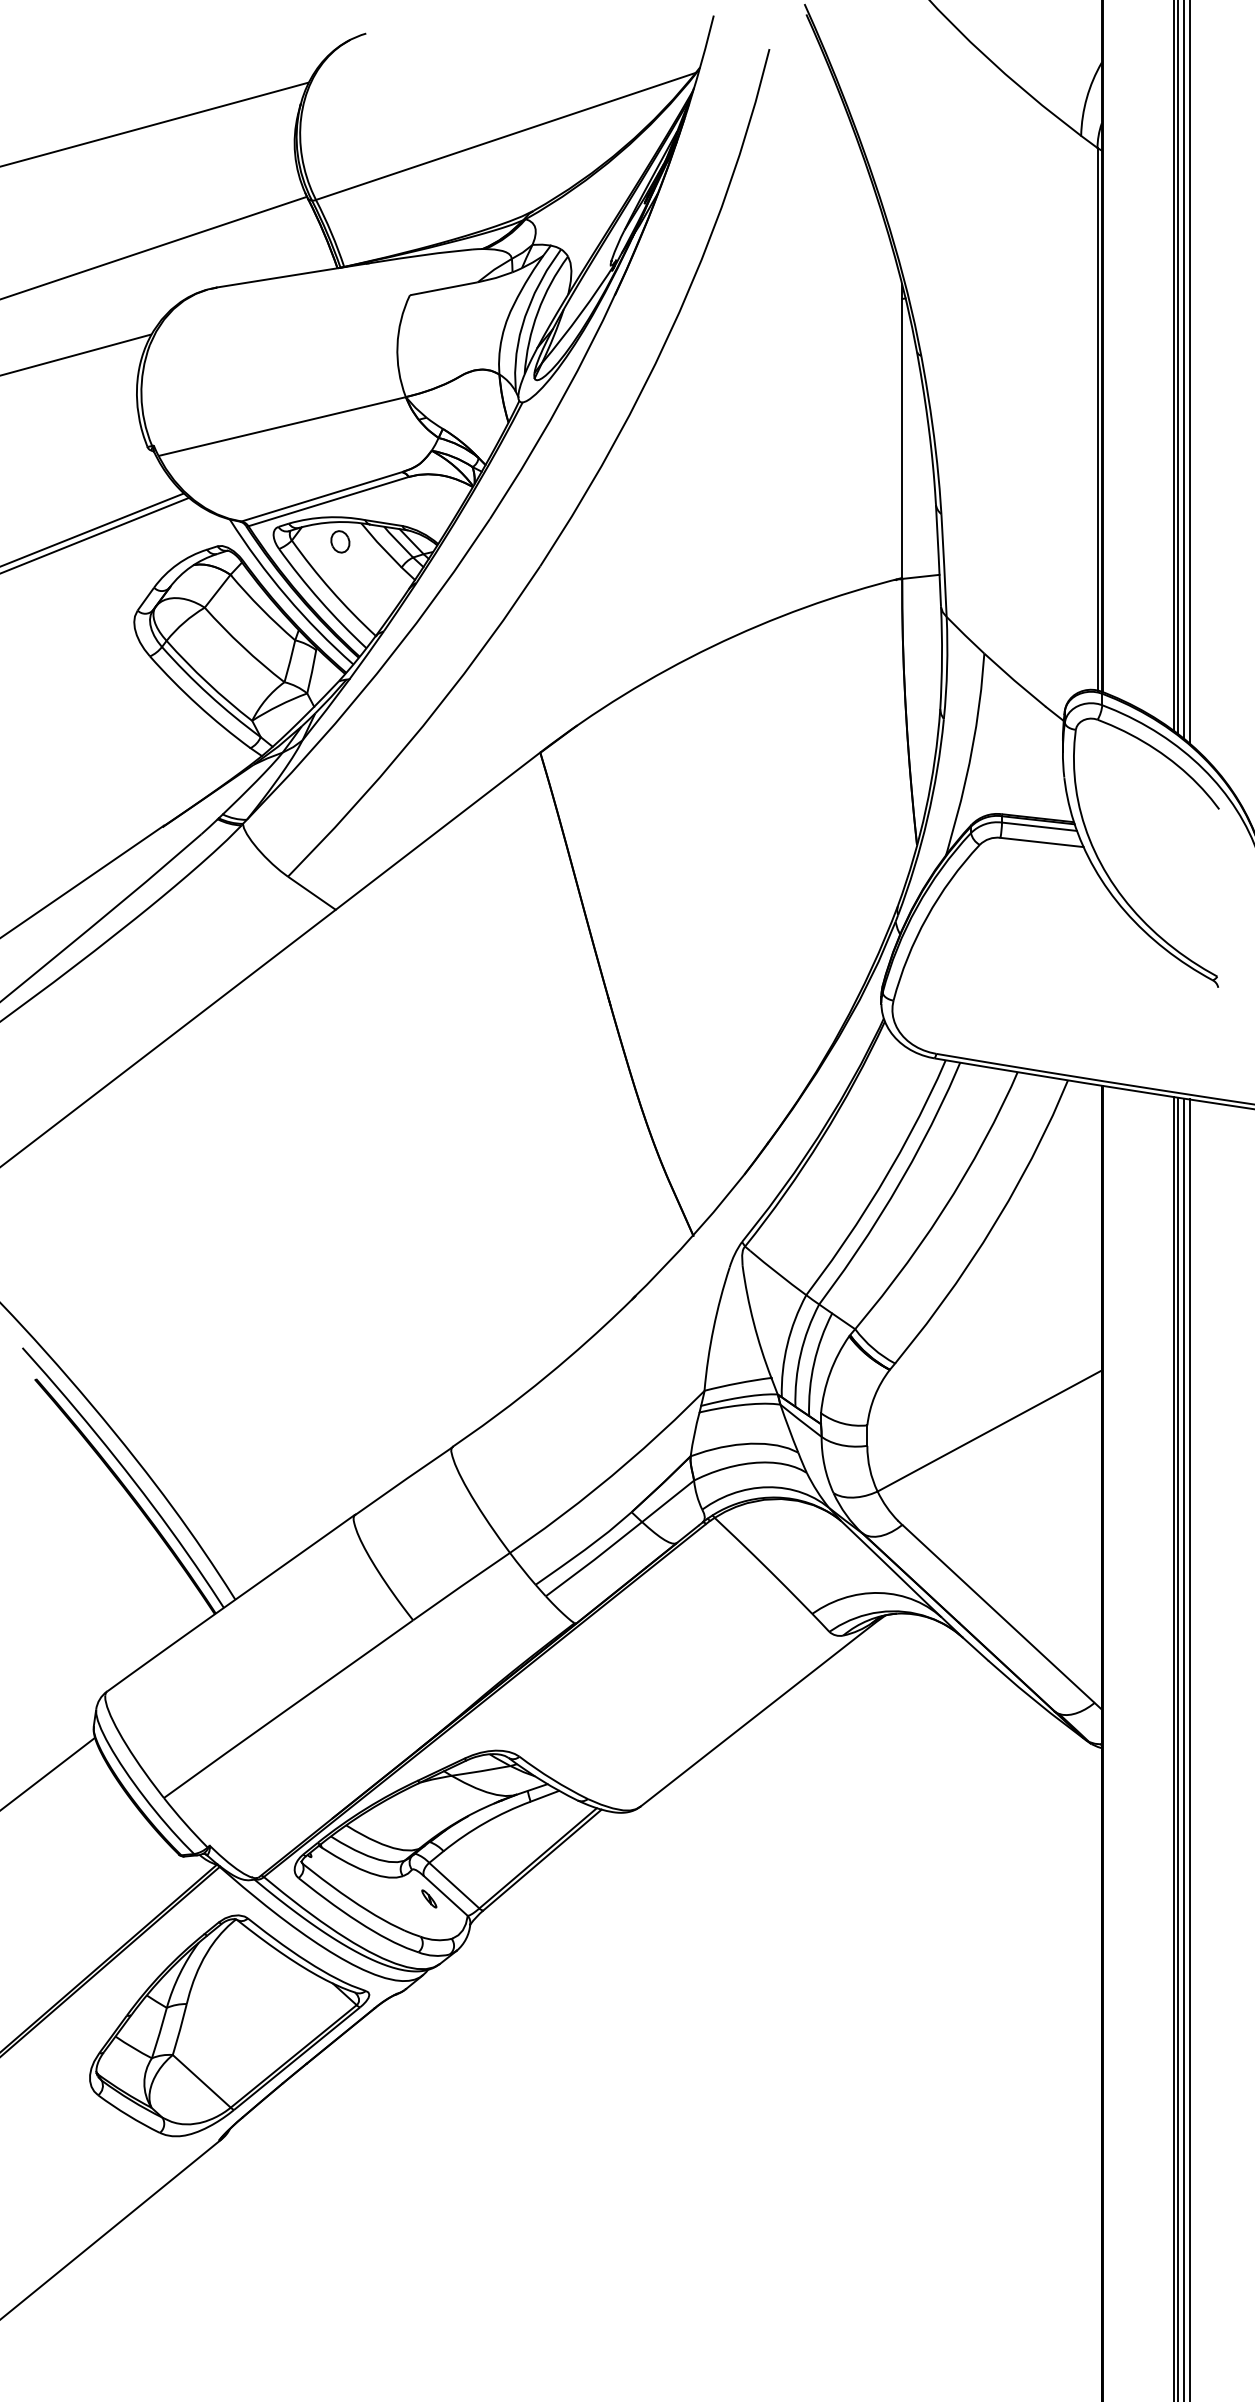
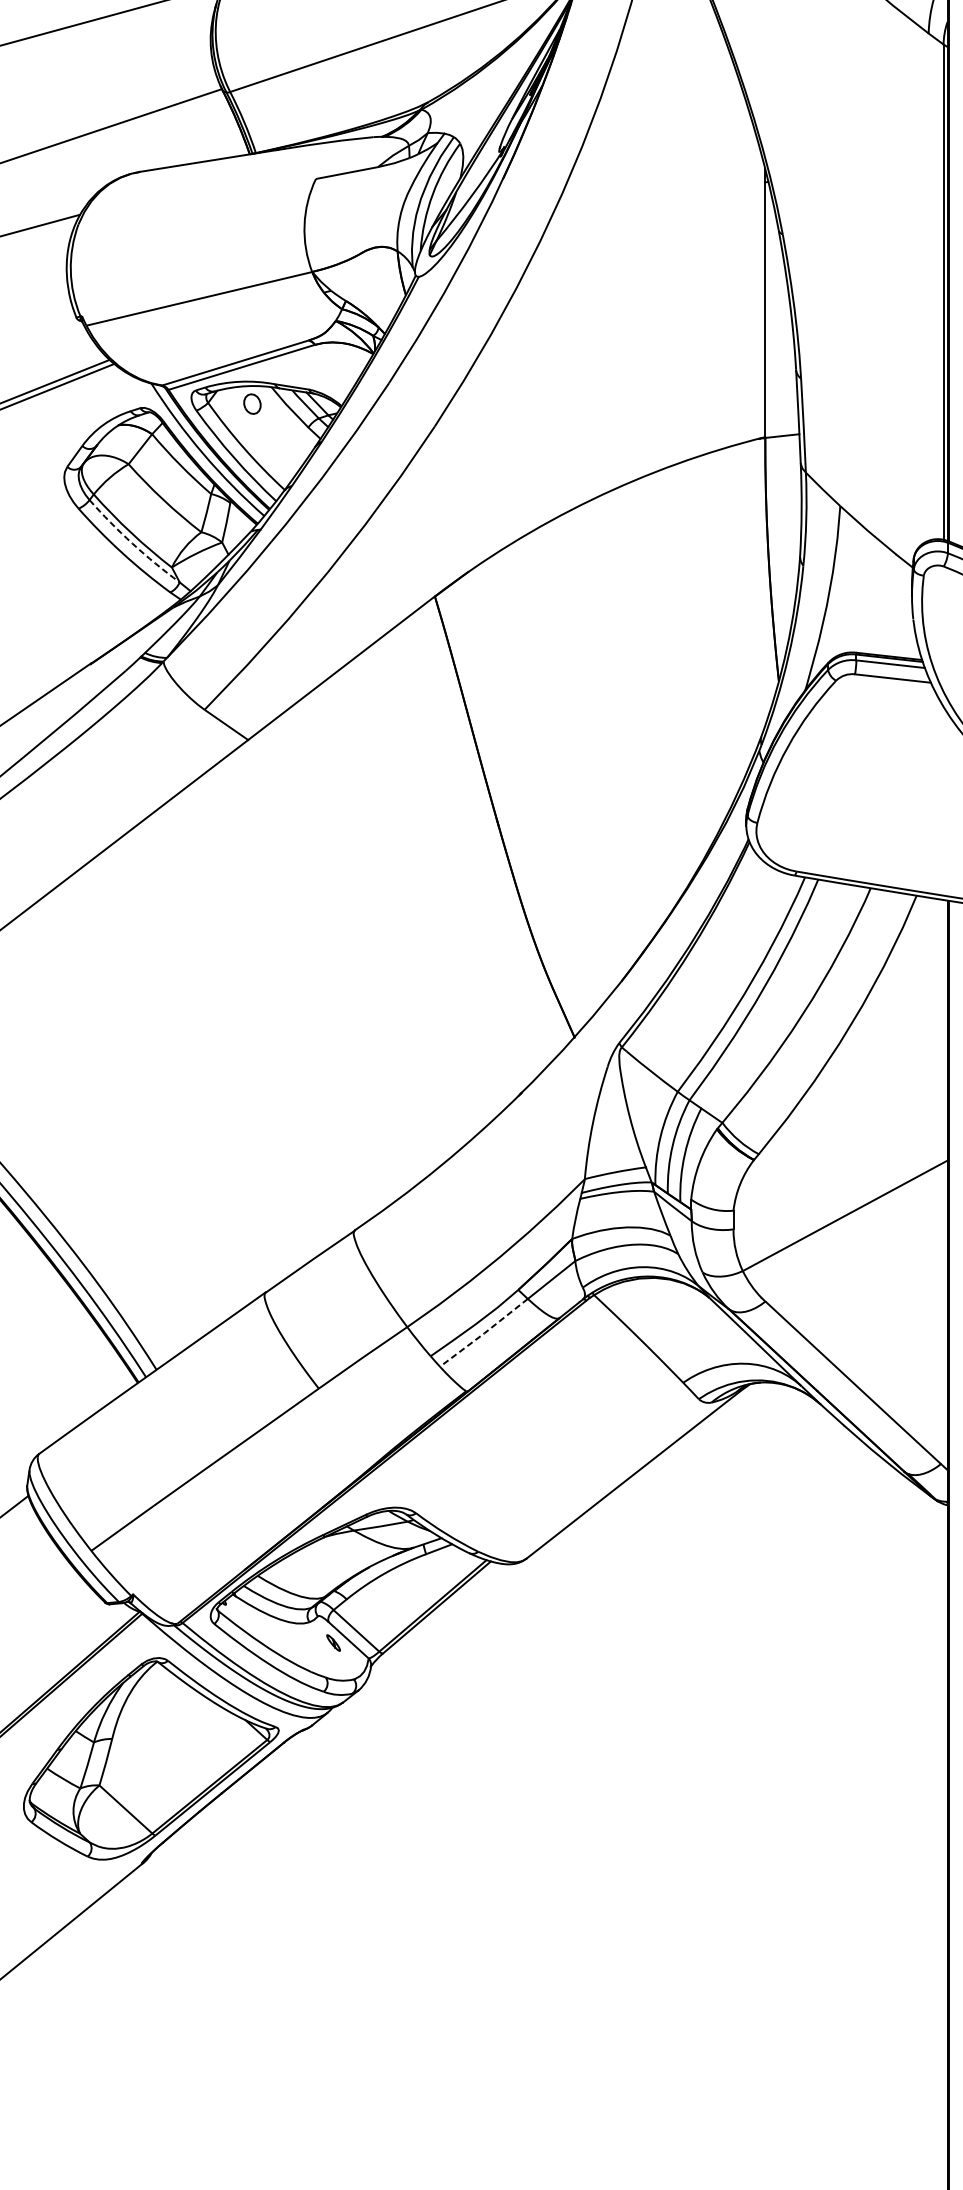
arc: (209, 694) -> (132, 543), solid -> dashed
line: (594, 1559) -> (484, 1333), solid -> dashed

